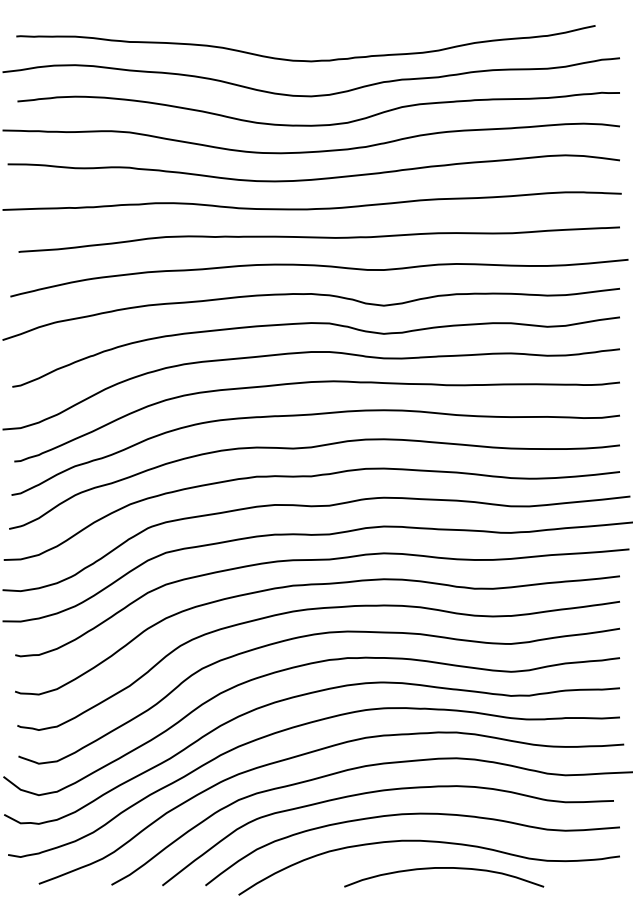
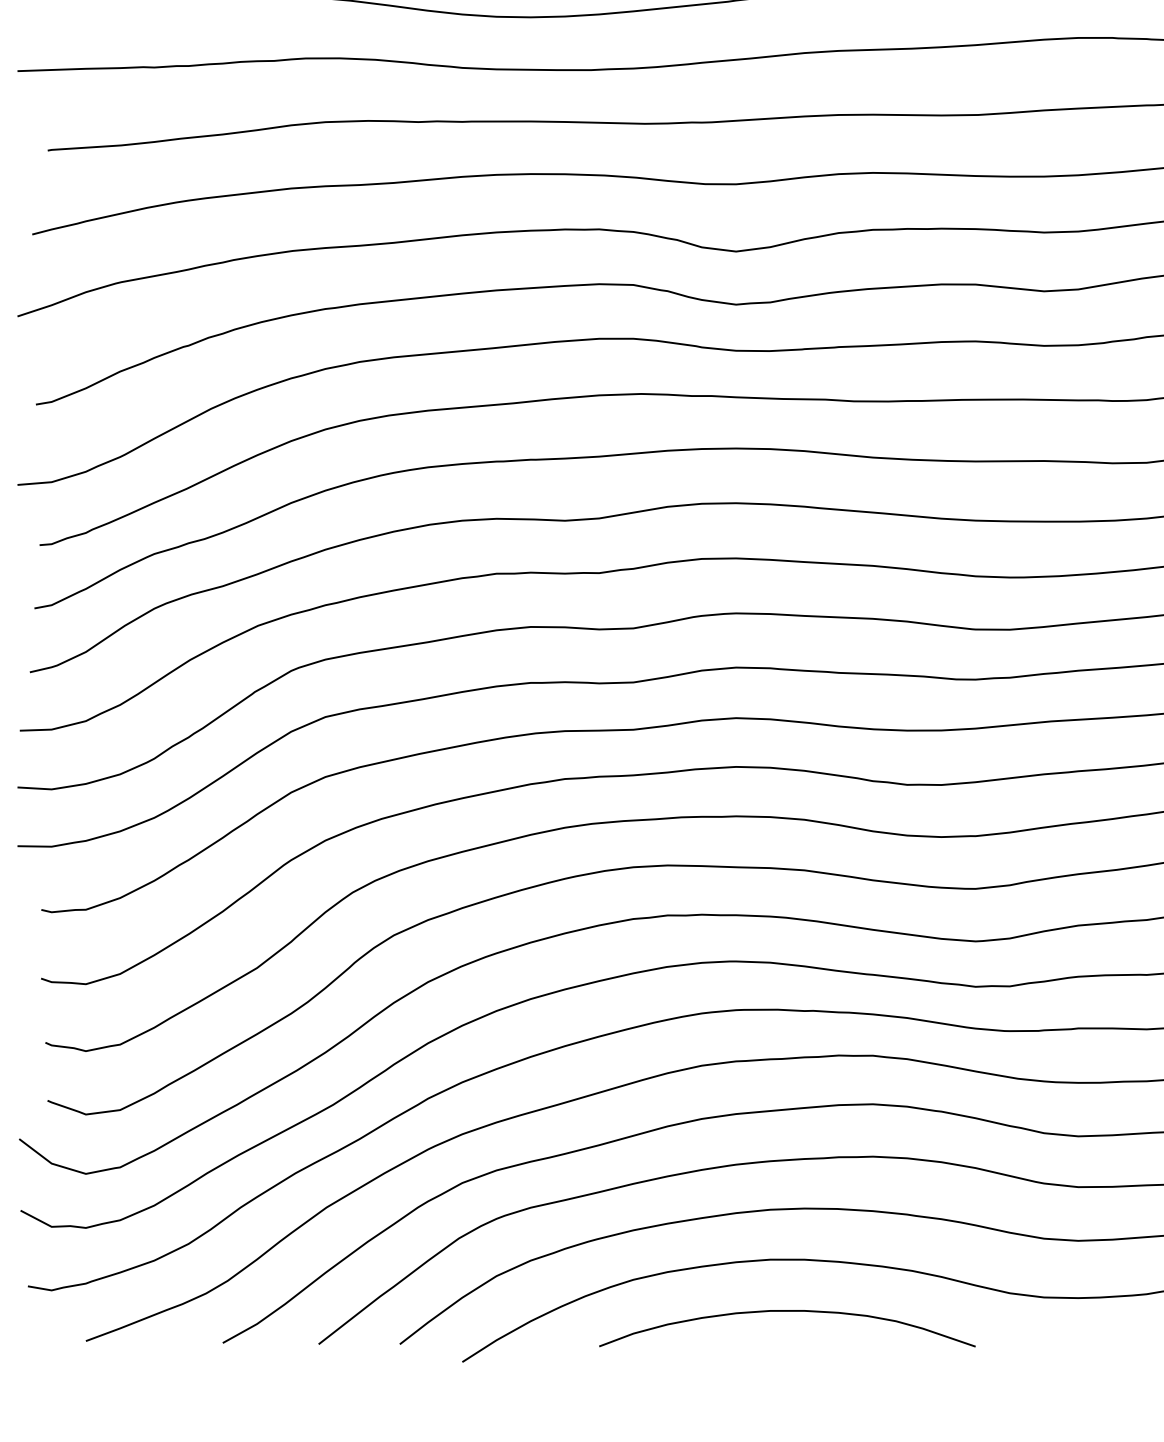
curve: (444, 868) -> (788, 1311), moved

